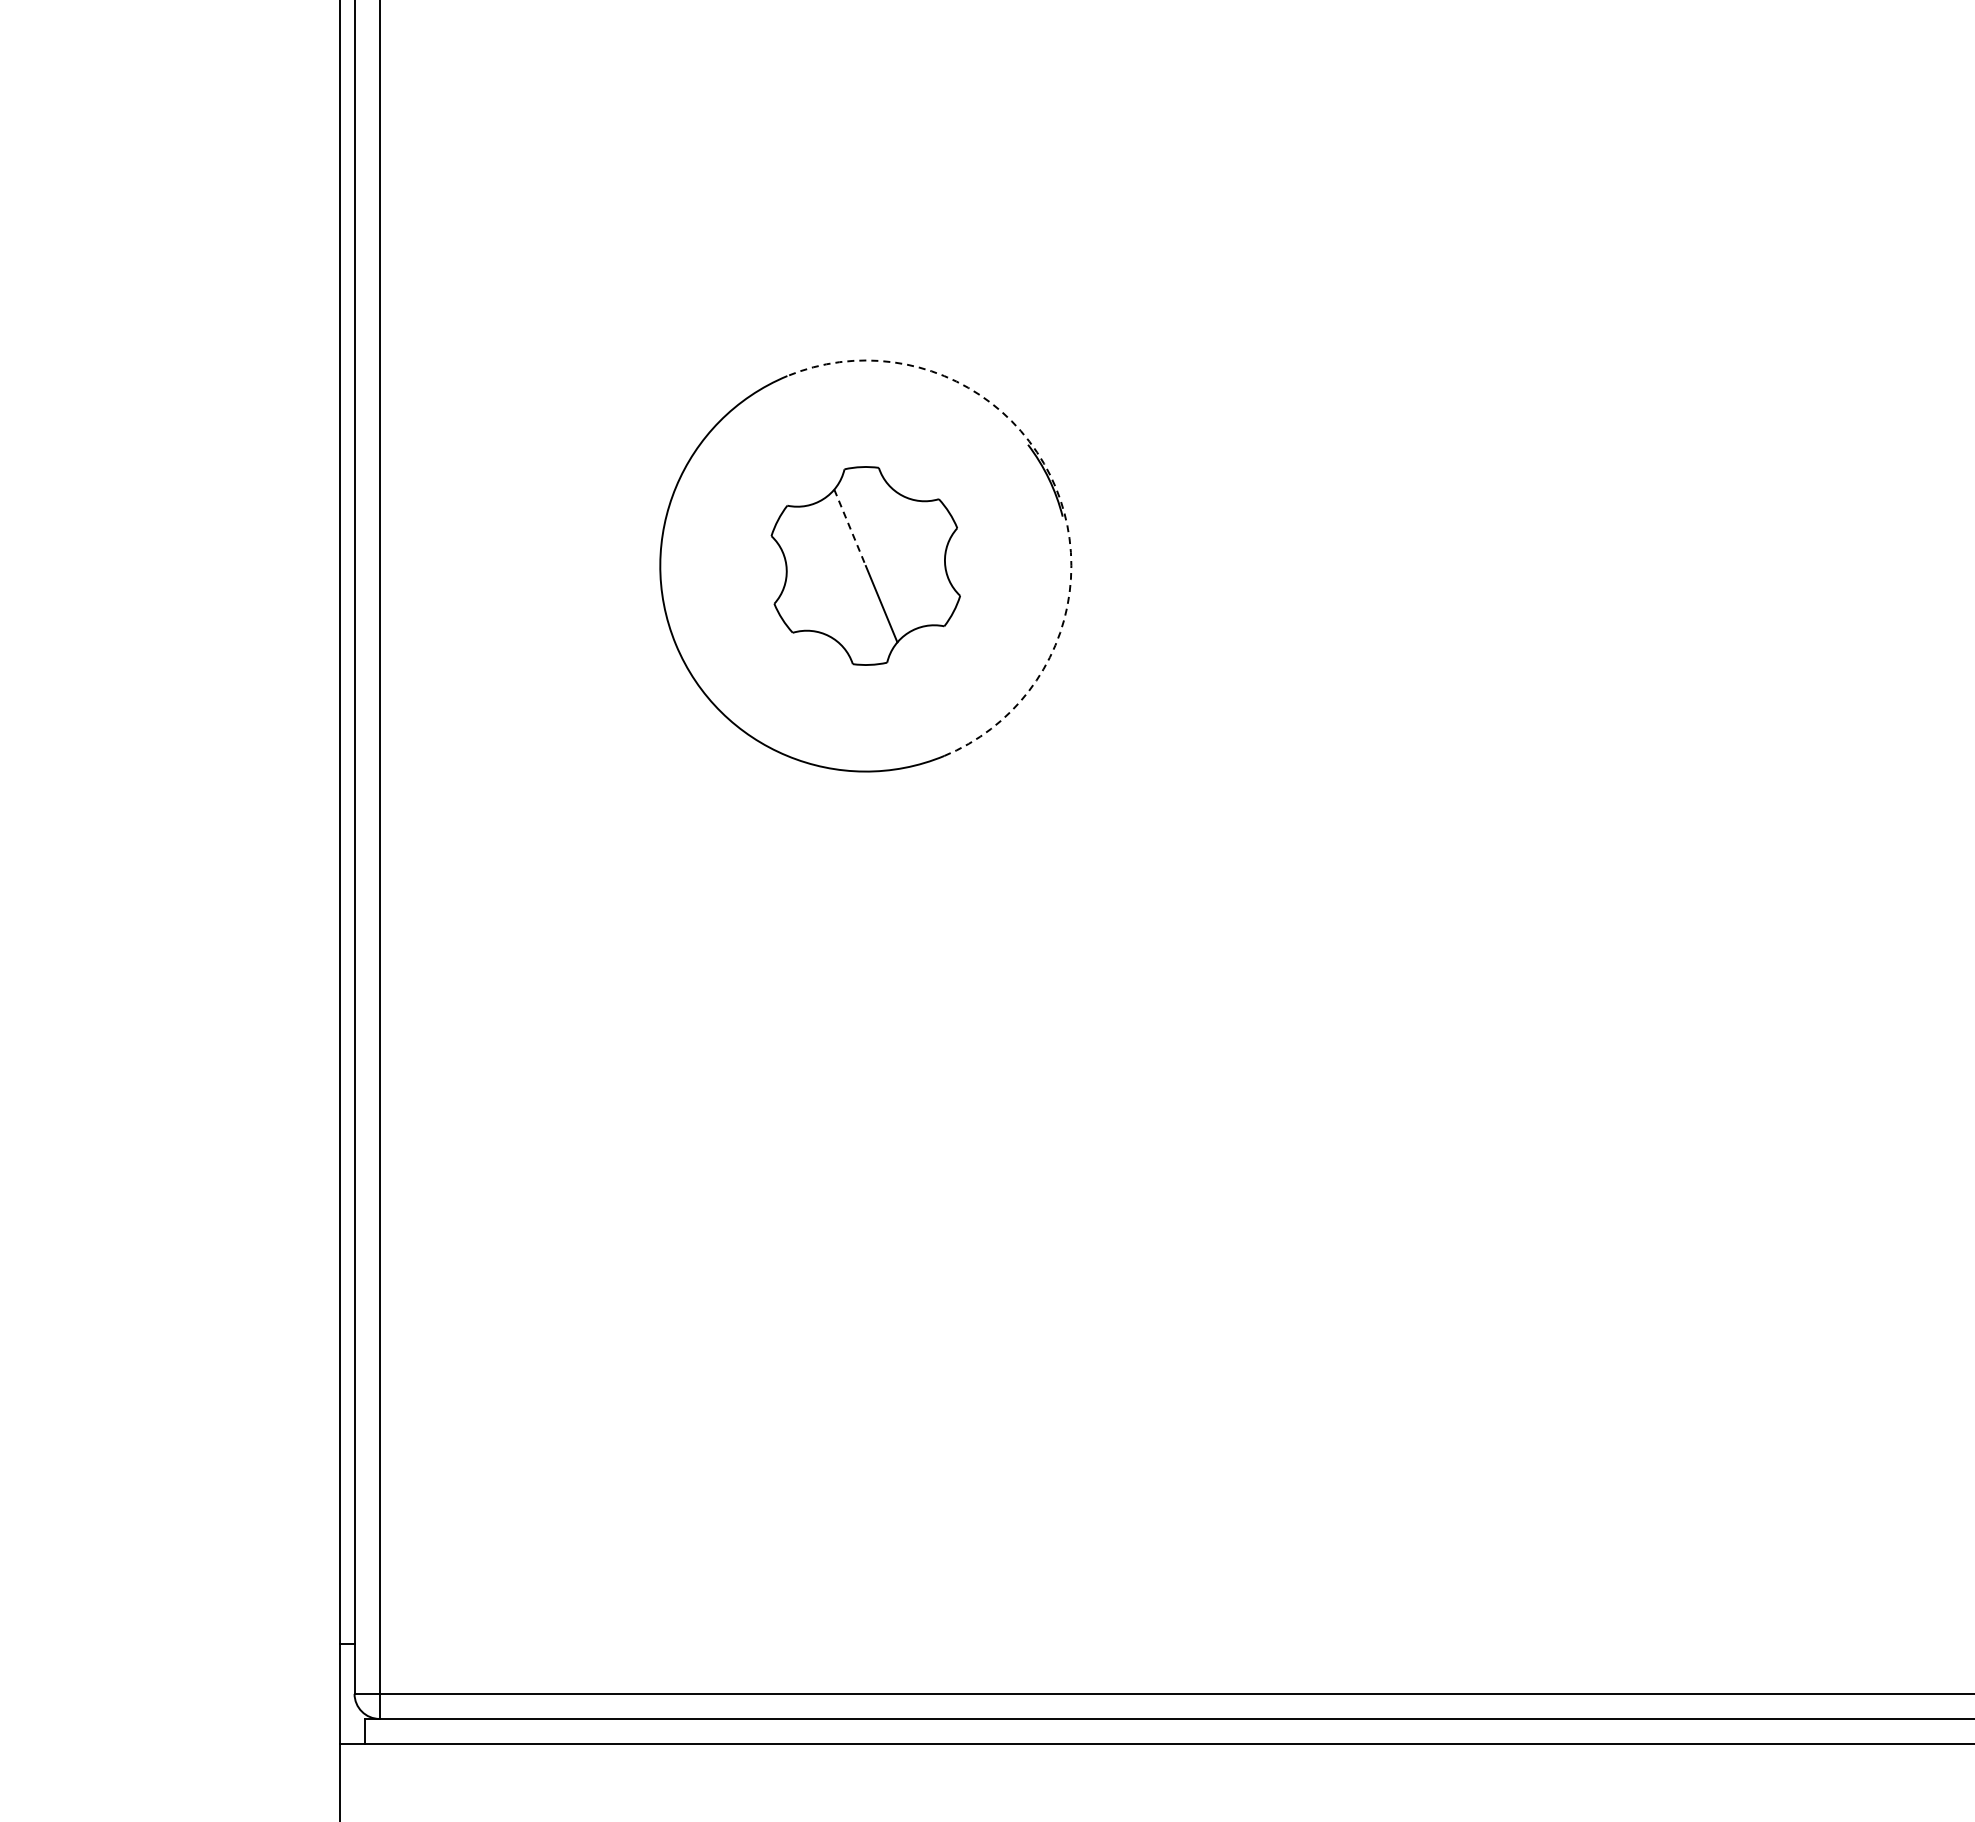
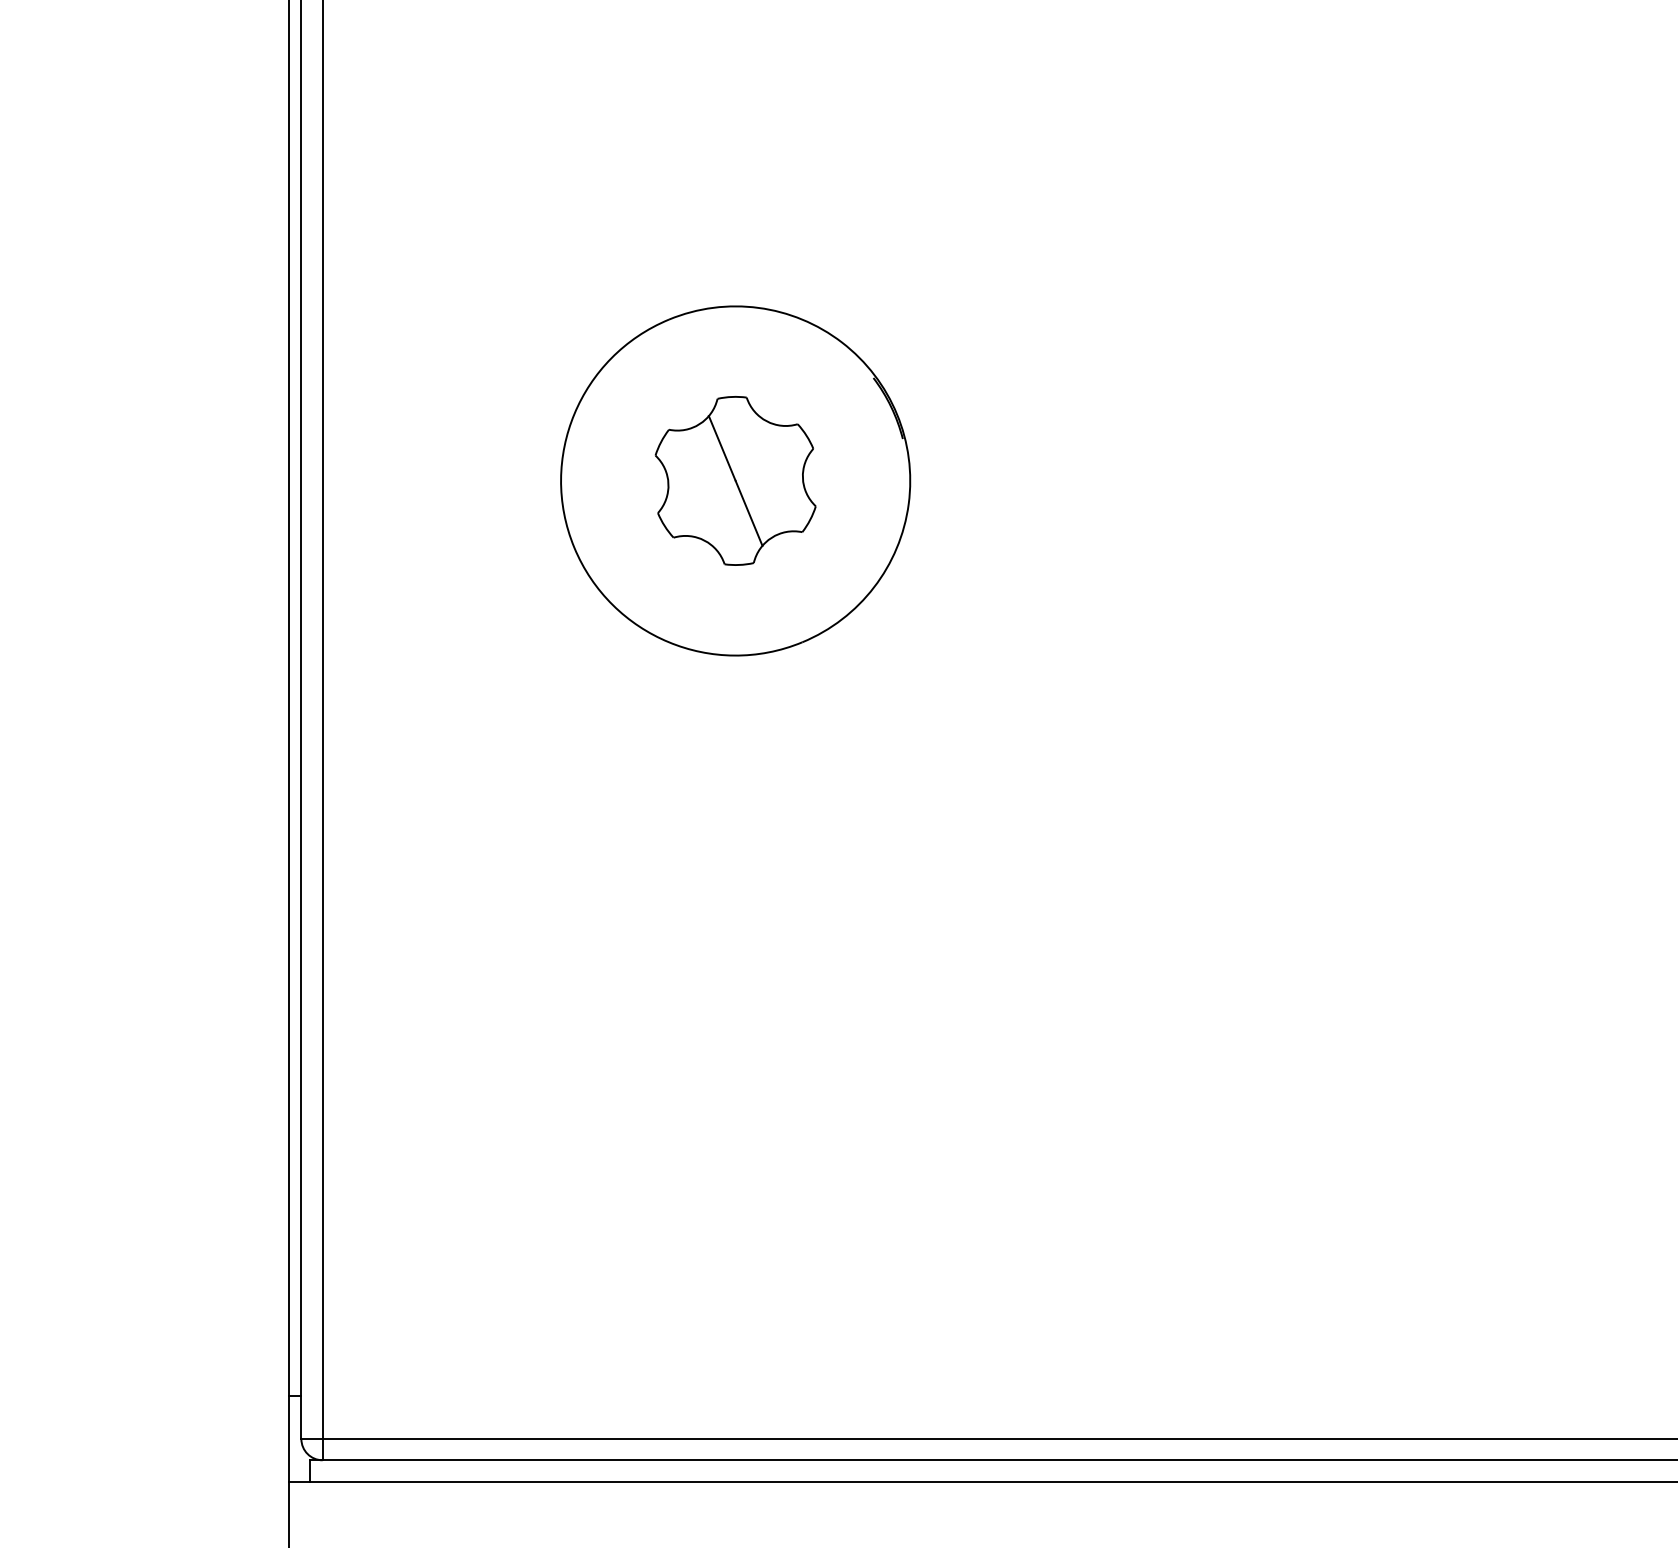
arc: (1055, 487) -> (896, 414), dashed -> solid
line: (850, 528) -> (722, 449), dashed -> solid

